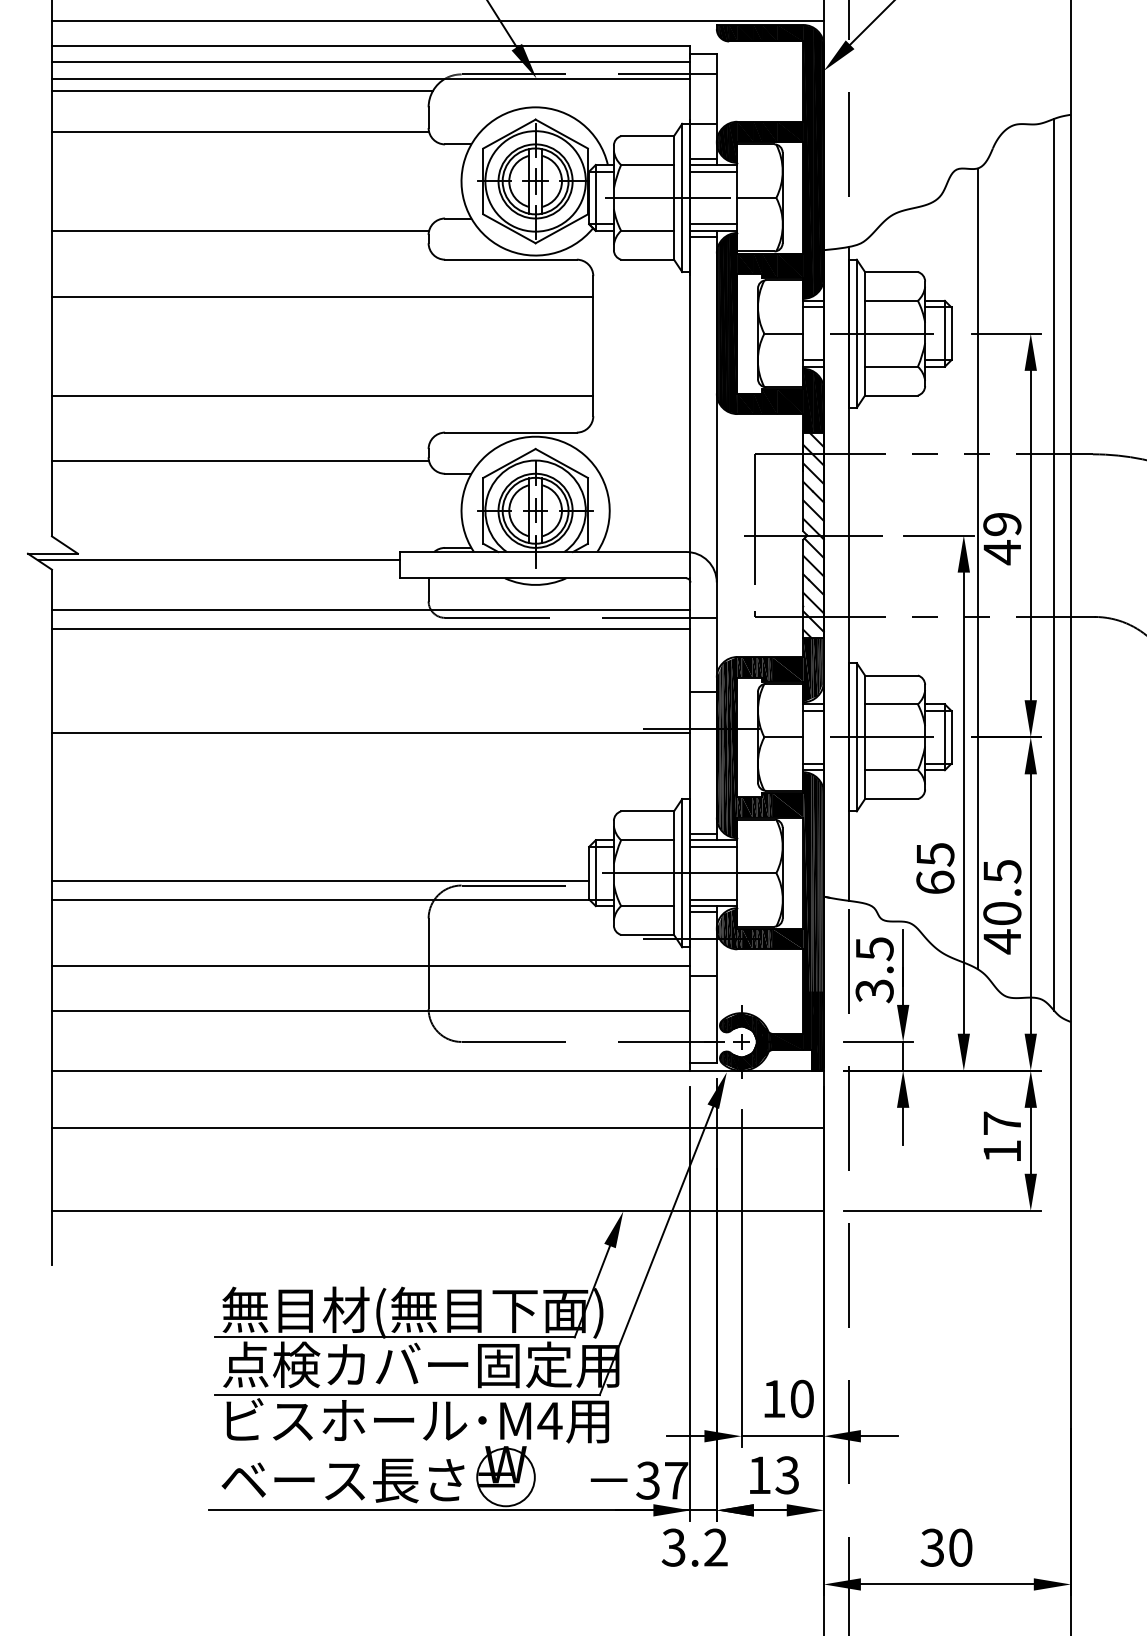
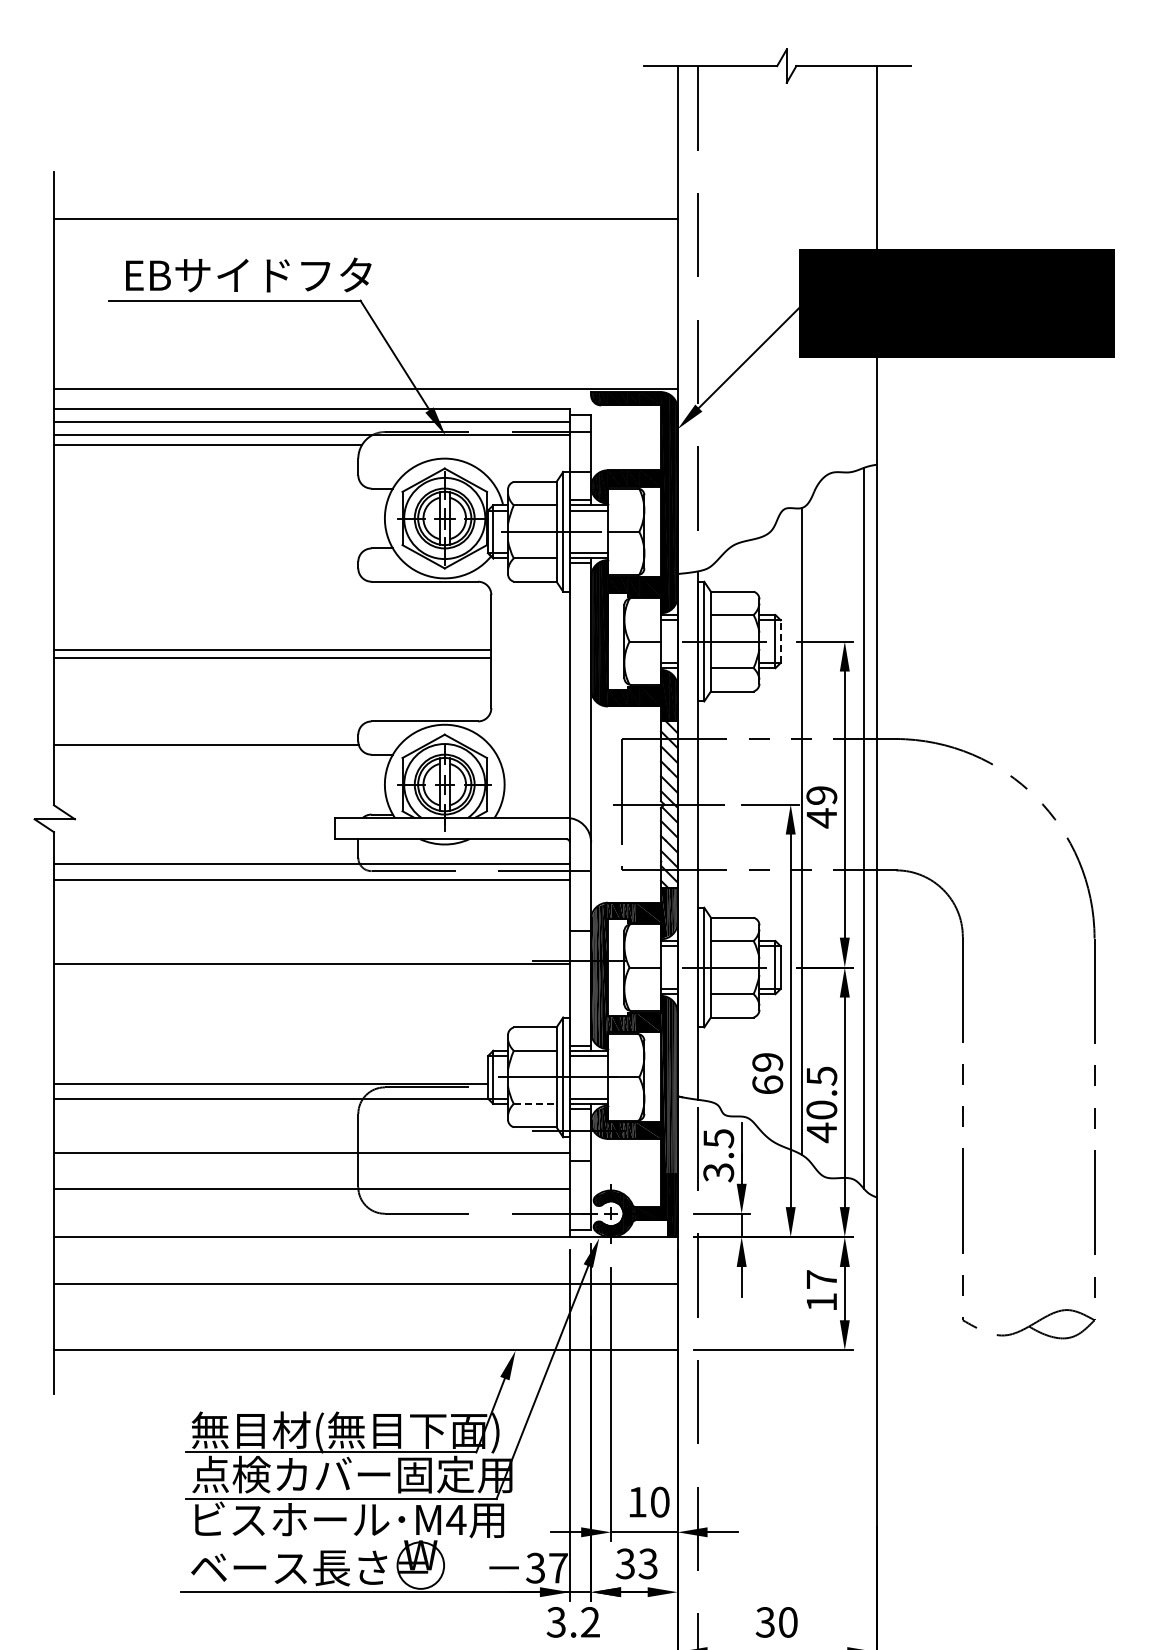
line: (240, 131) -> (206, 478), removed
line: (240, 230) -> (206, 558), removed
line: (322, 296) -> (272, 657), moved
line: (951, 333) -> (780, 641), solid -> dashed
line: (322, 395) -> (272, 649), moved
line: (218, 560) -> (188, 824), removed
text: (935, 854) -> (767, 1062), 65 -> 69
line: (647, 905) -> (535, 1103), solid -> dashed
text: (758, 1474) -> (624, 1563), 13 -> 33

